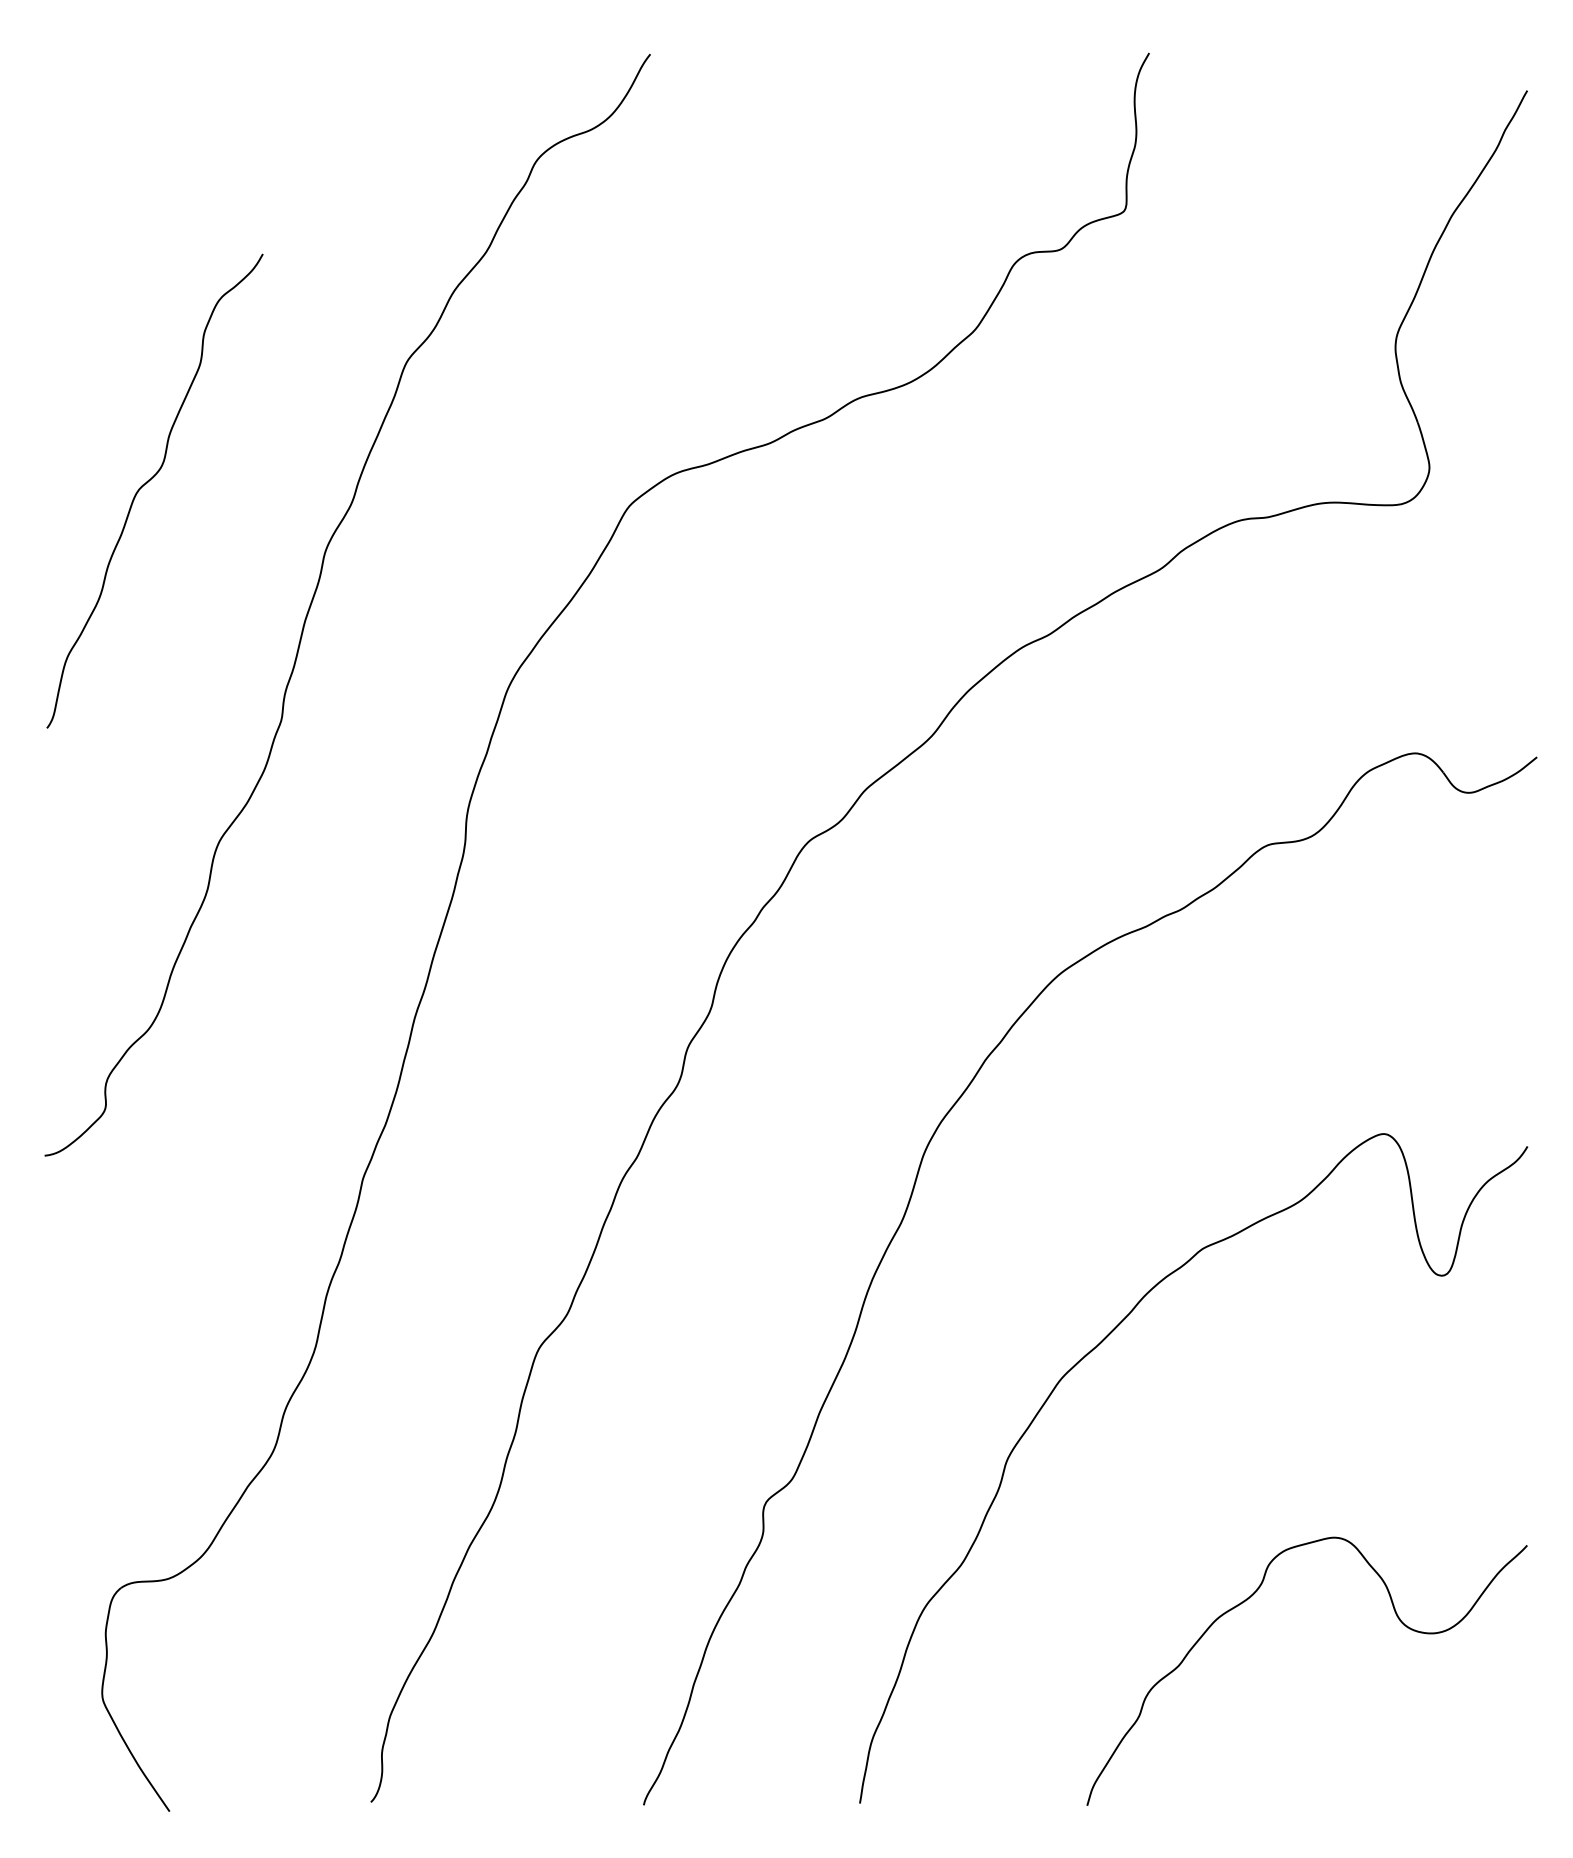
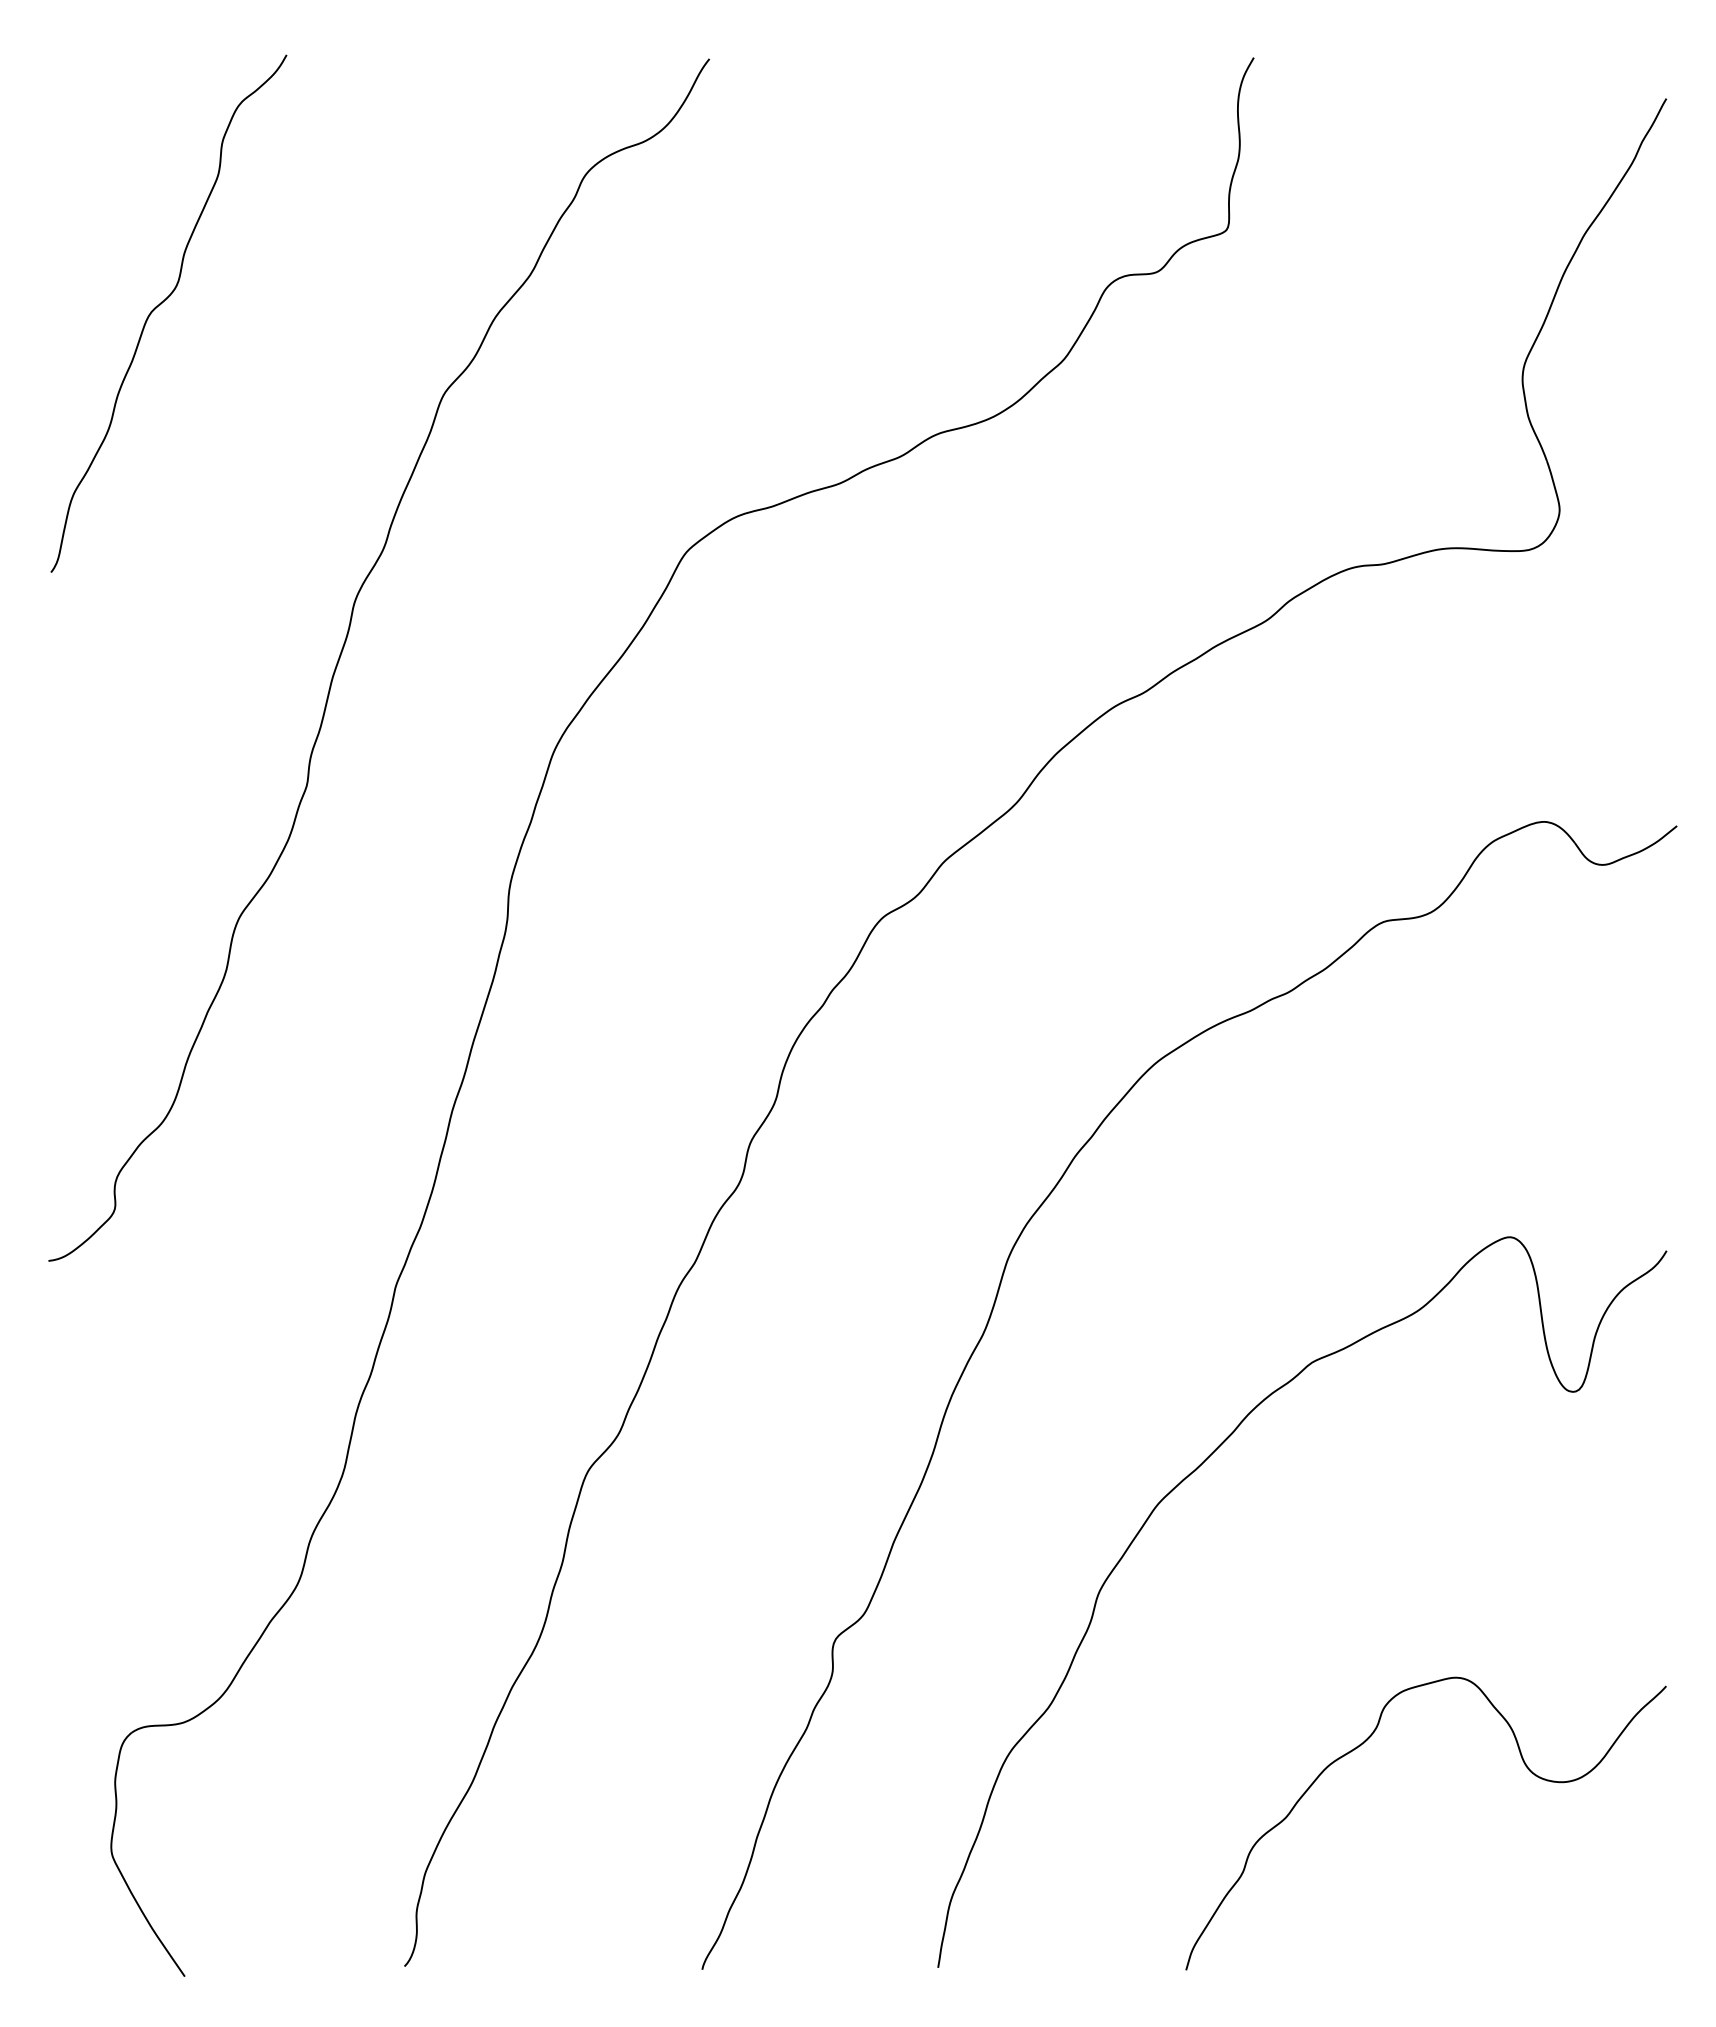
curve: (147, 483) -> (160, 305), moved

